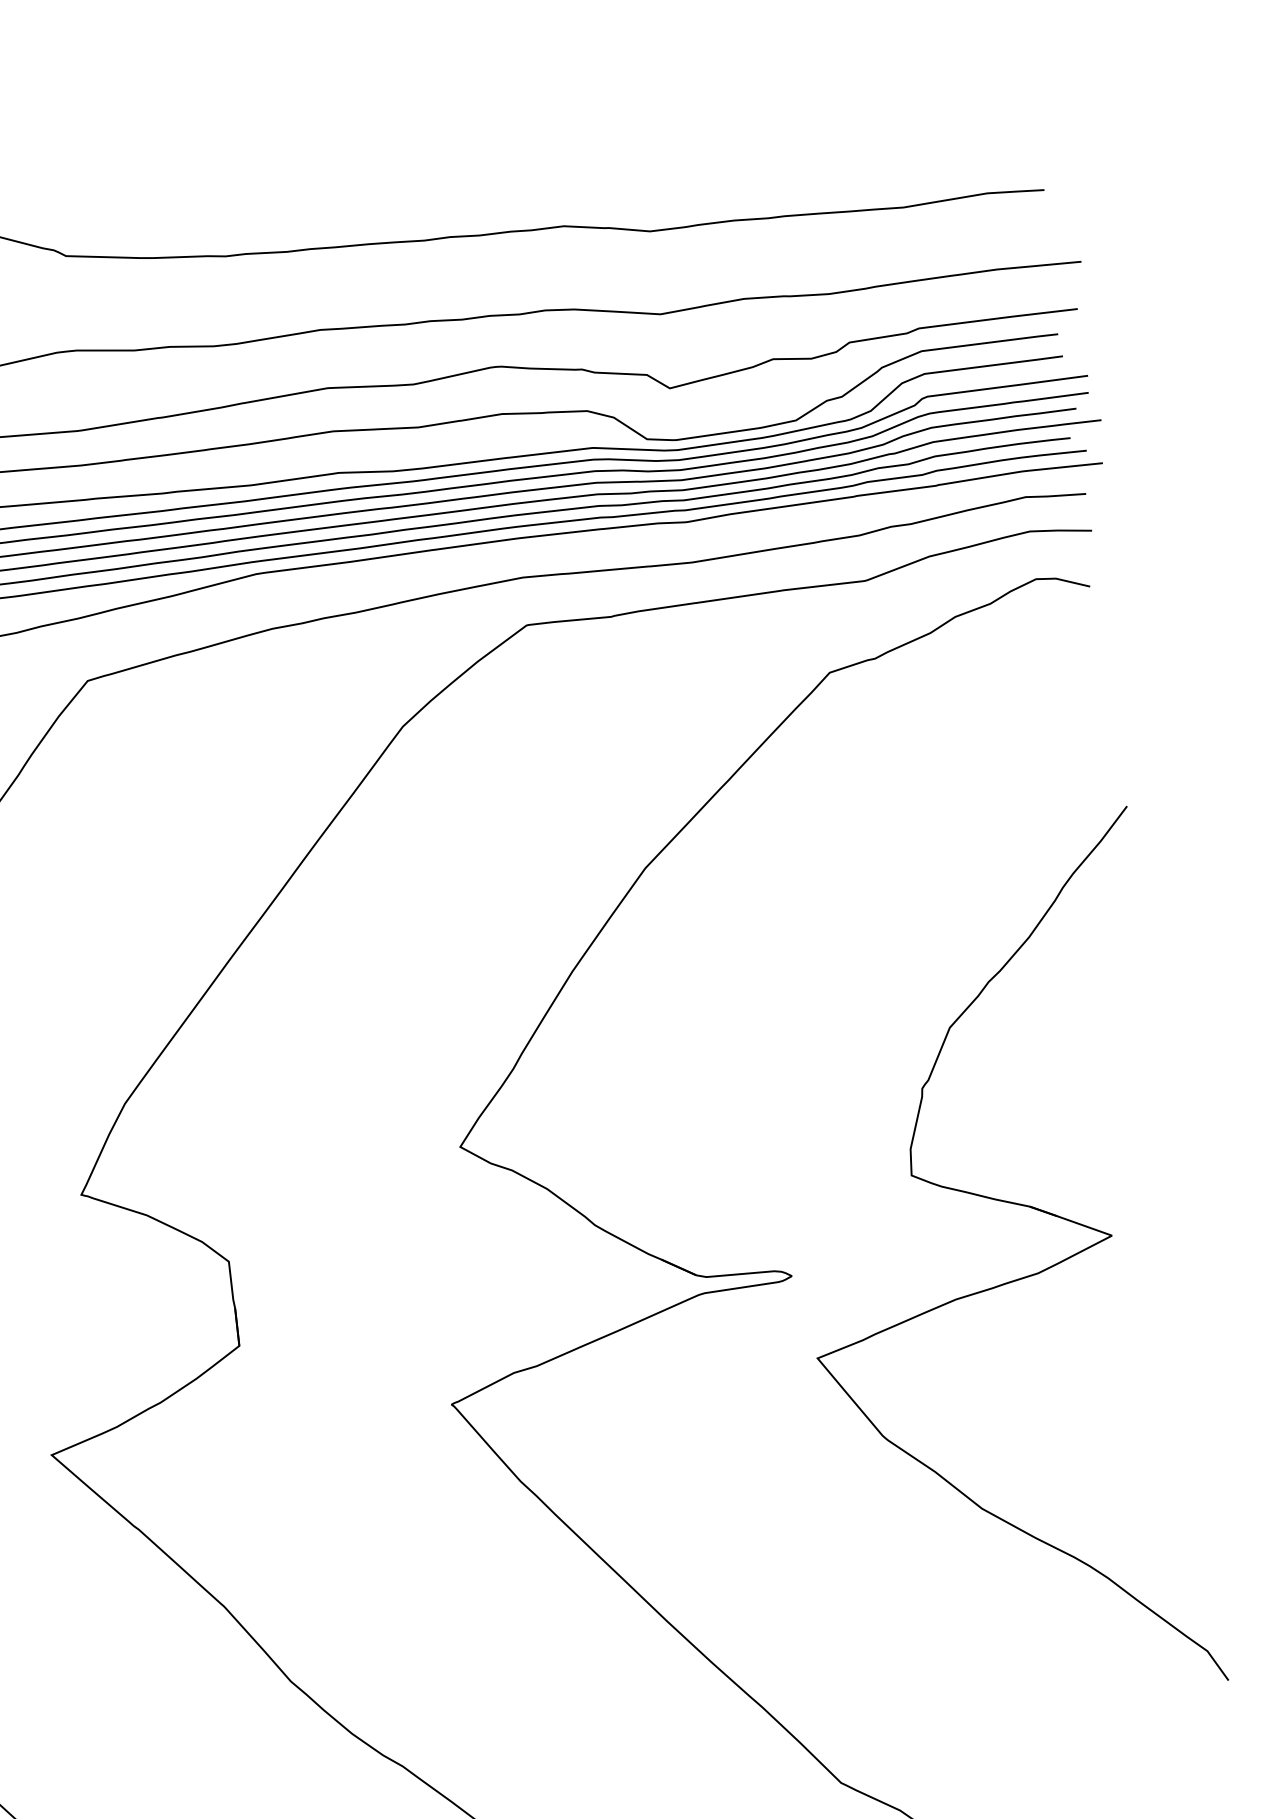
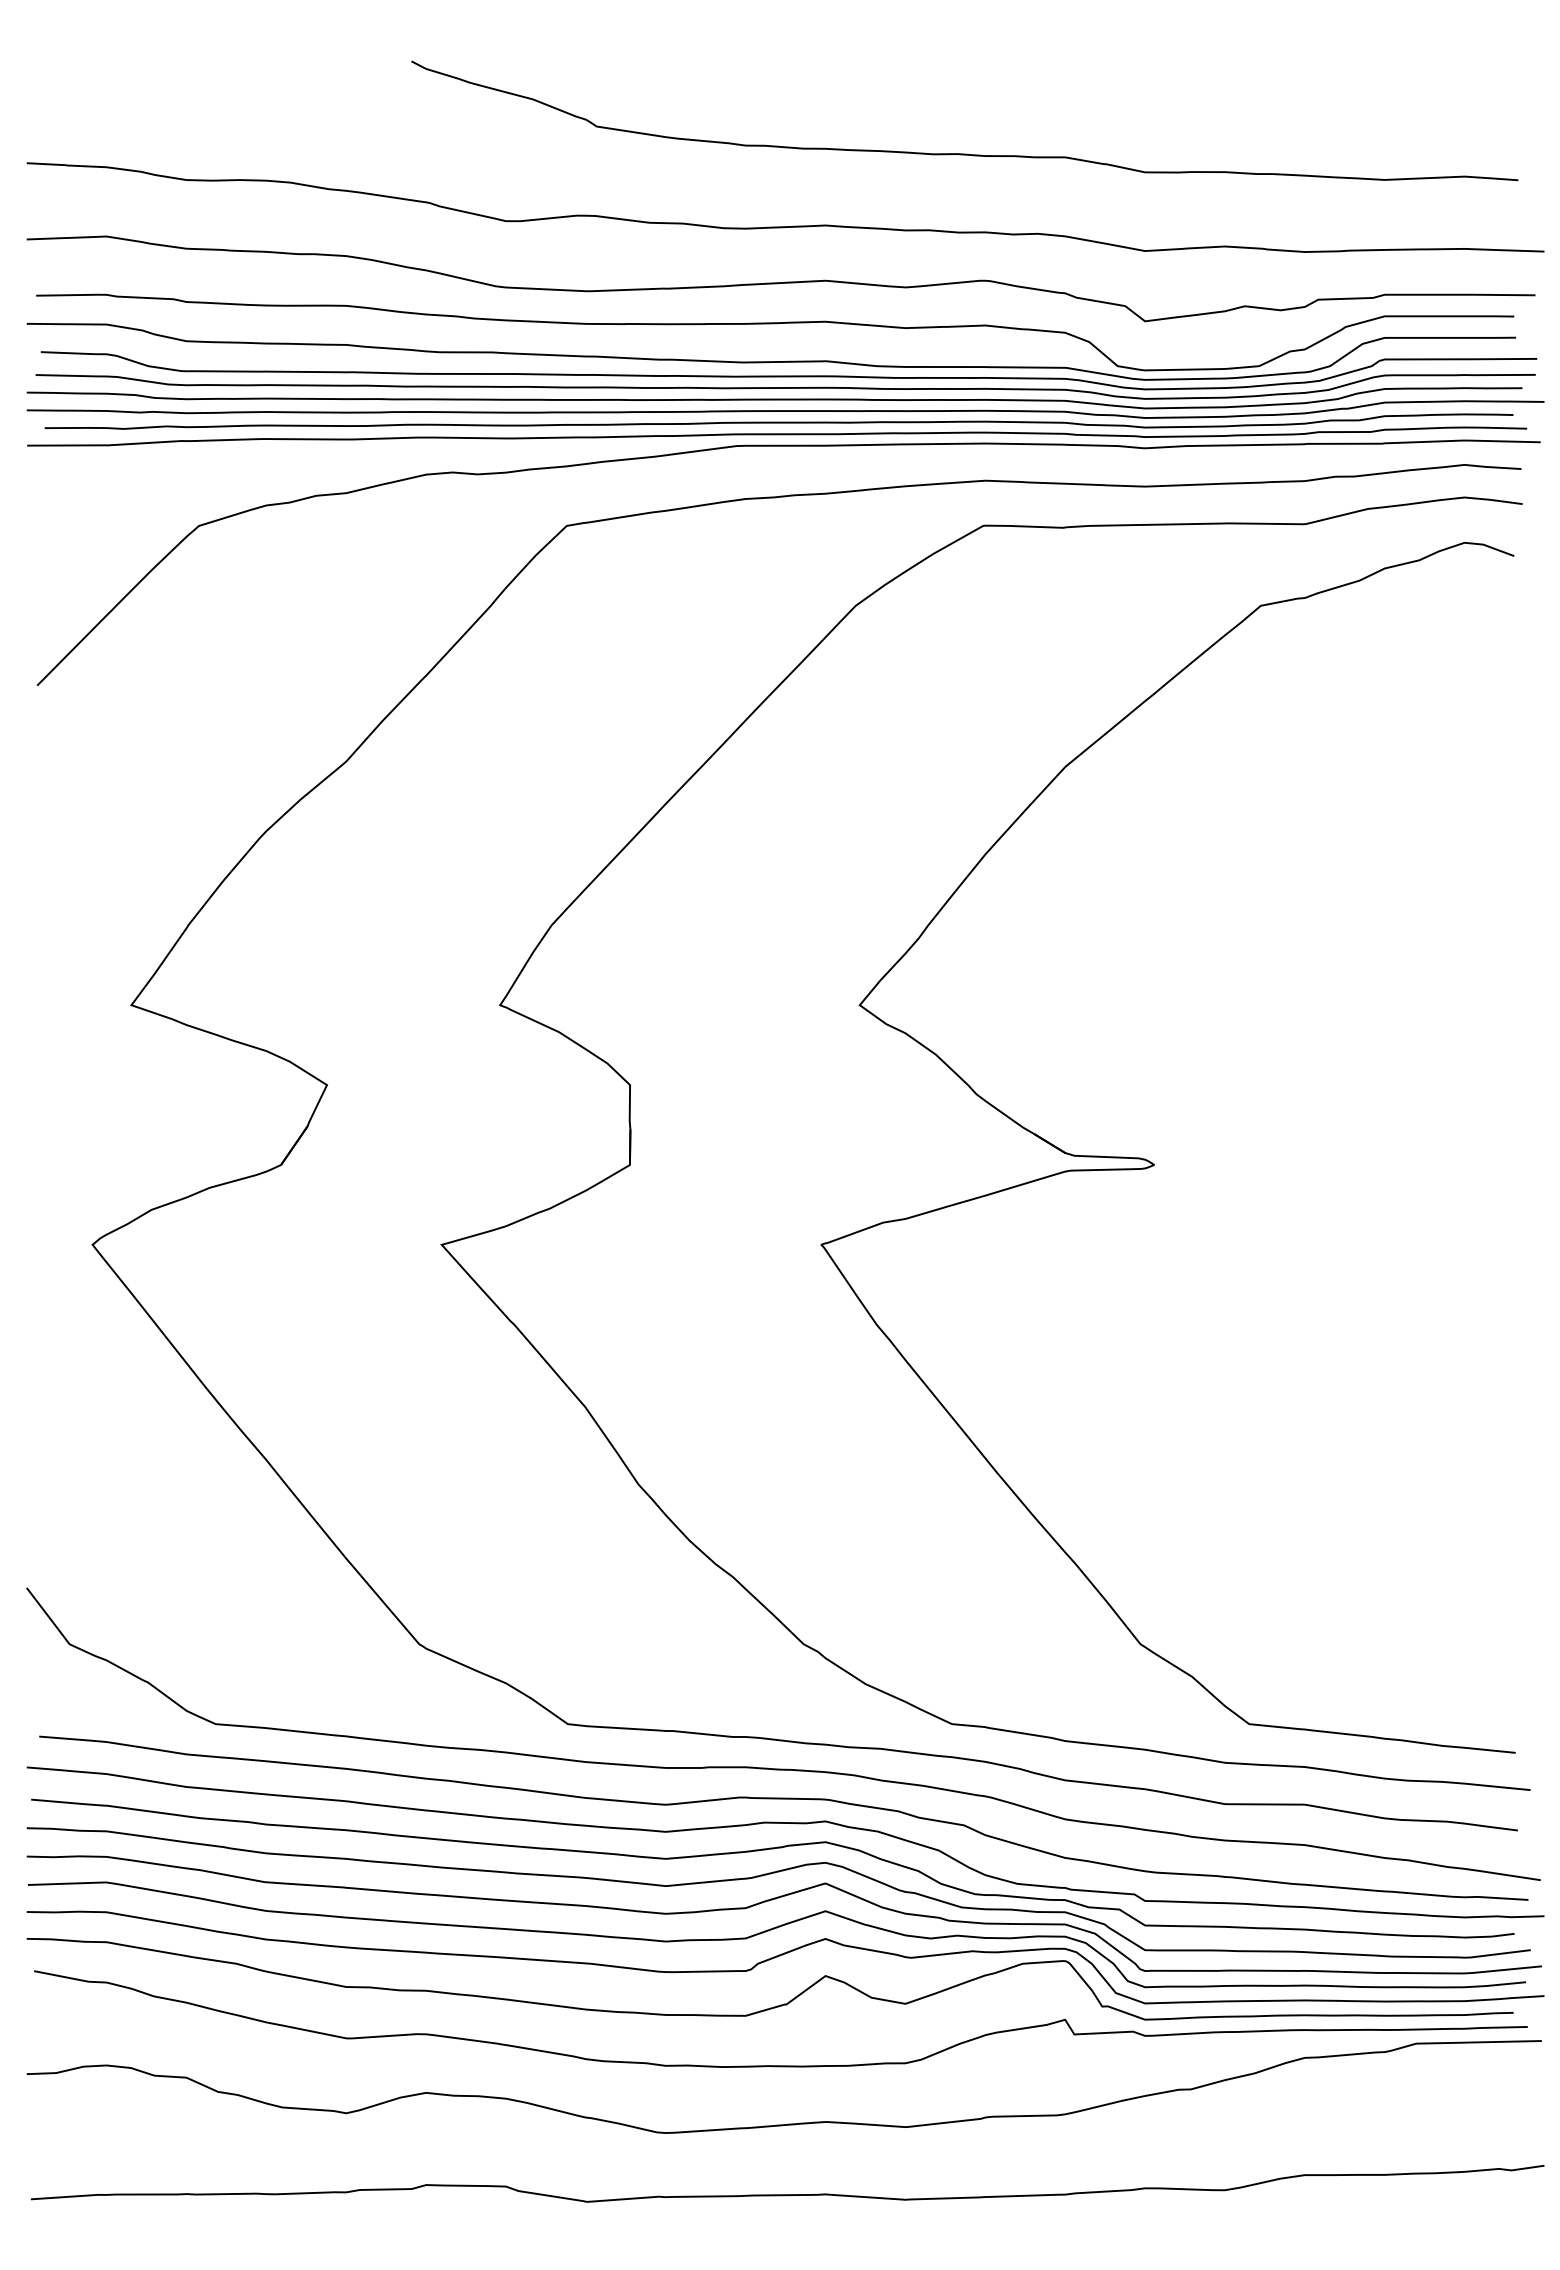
part: (1002, 1283) -> (1350, 1196), removed

